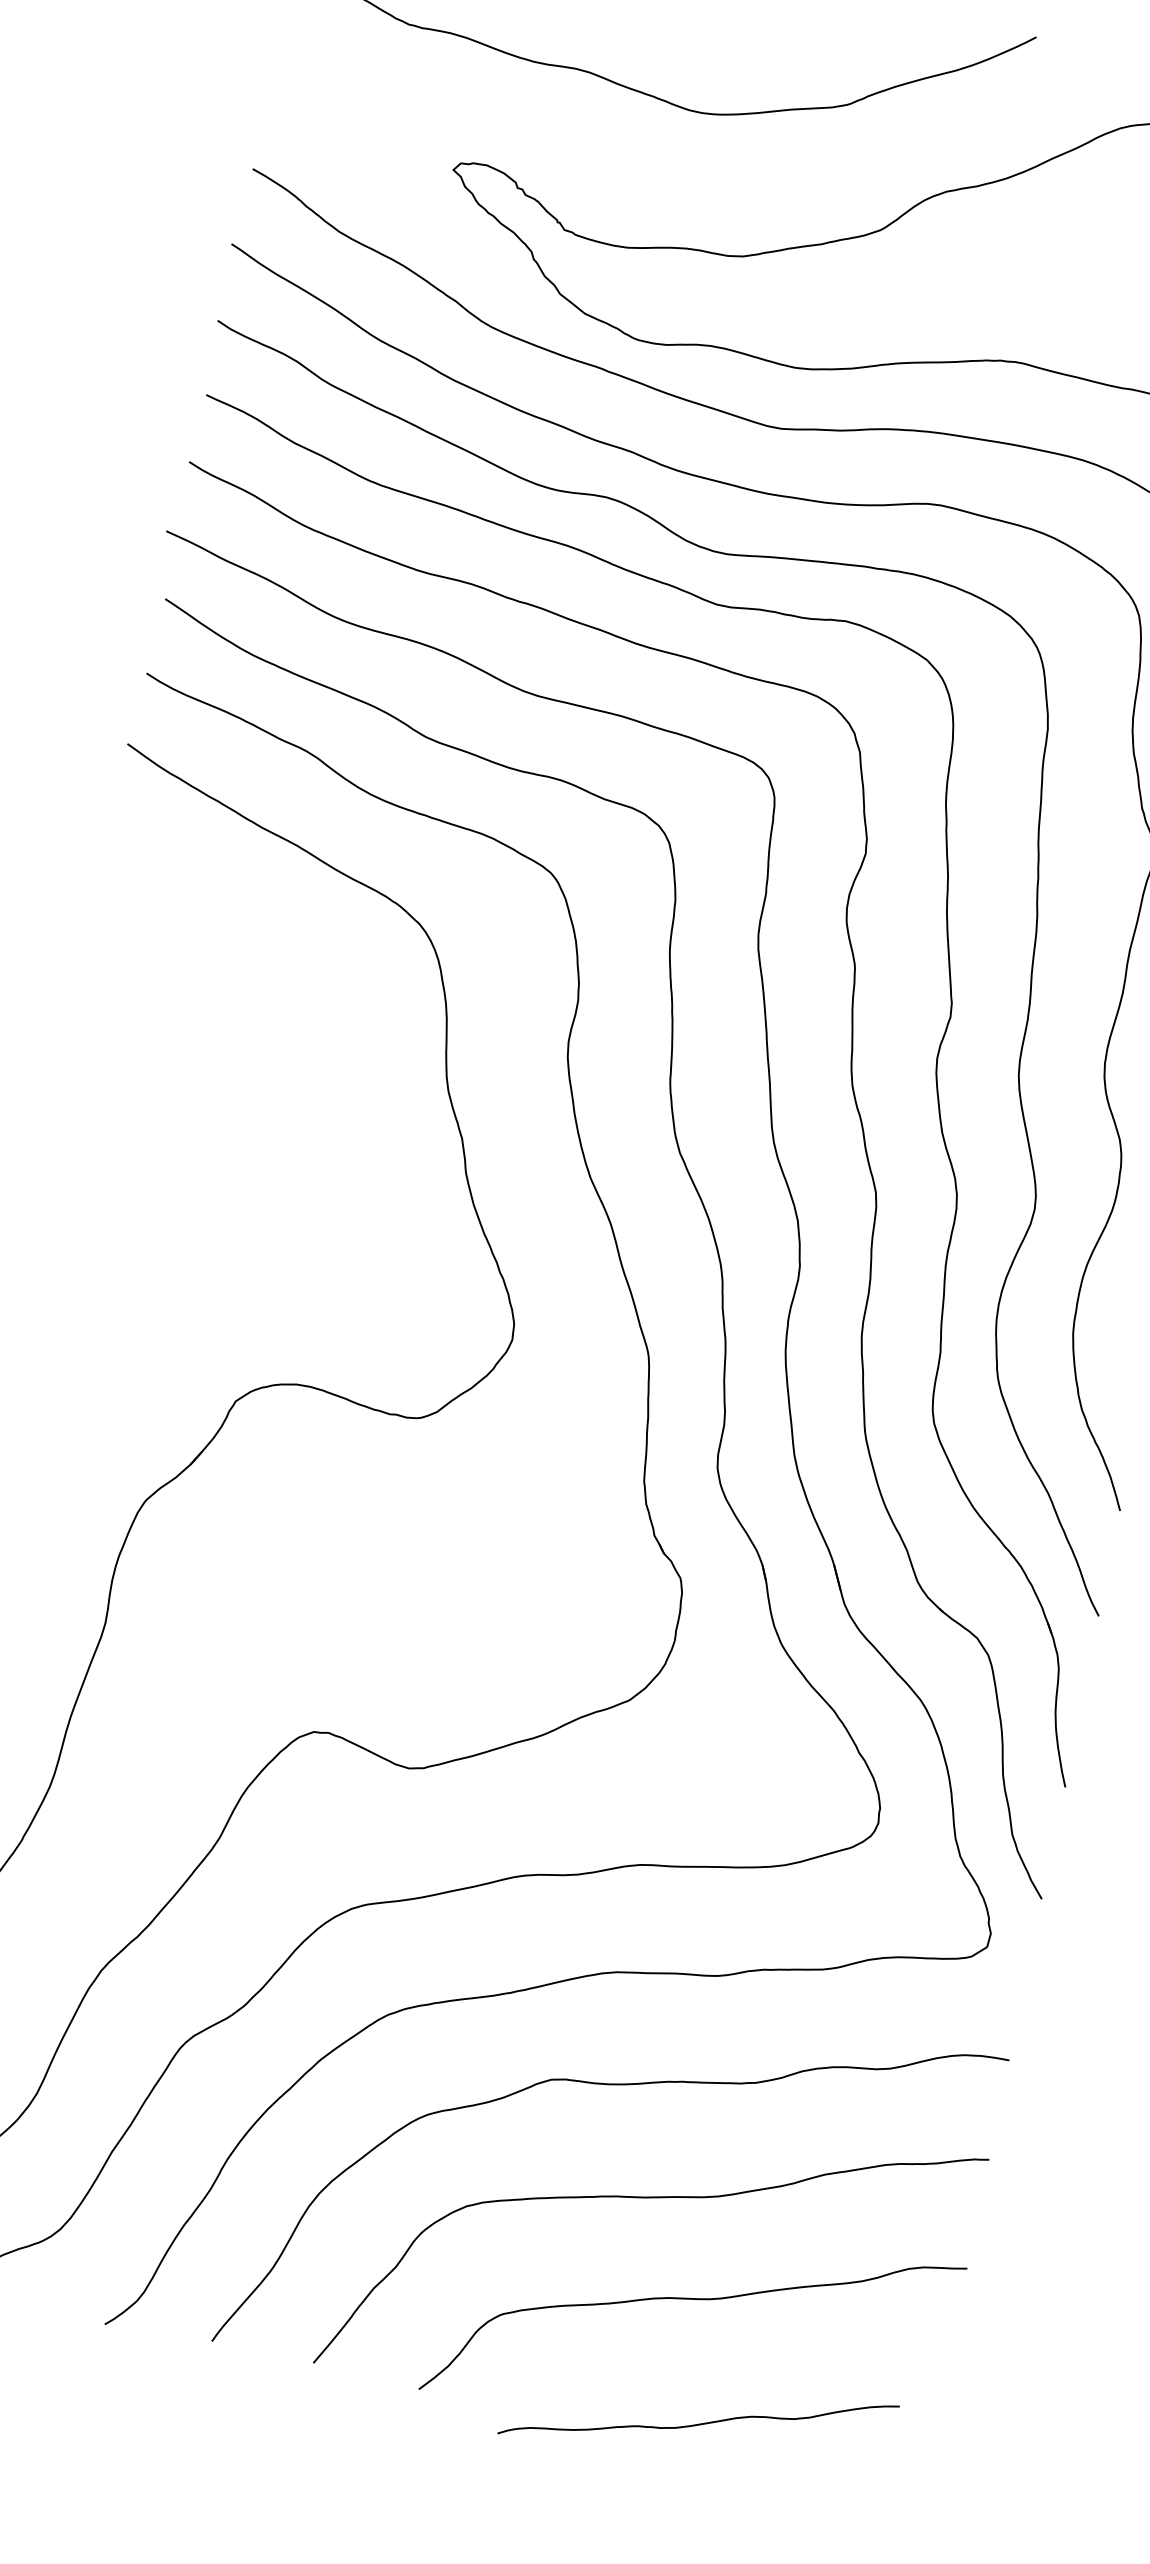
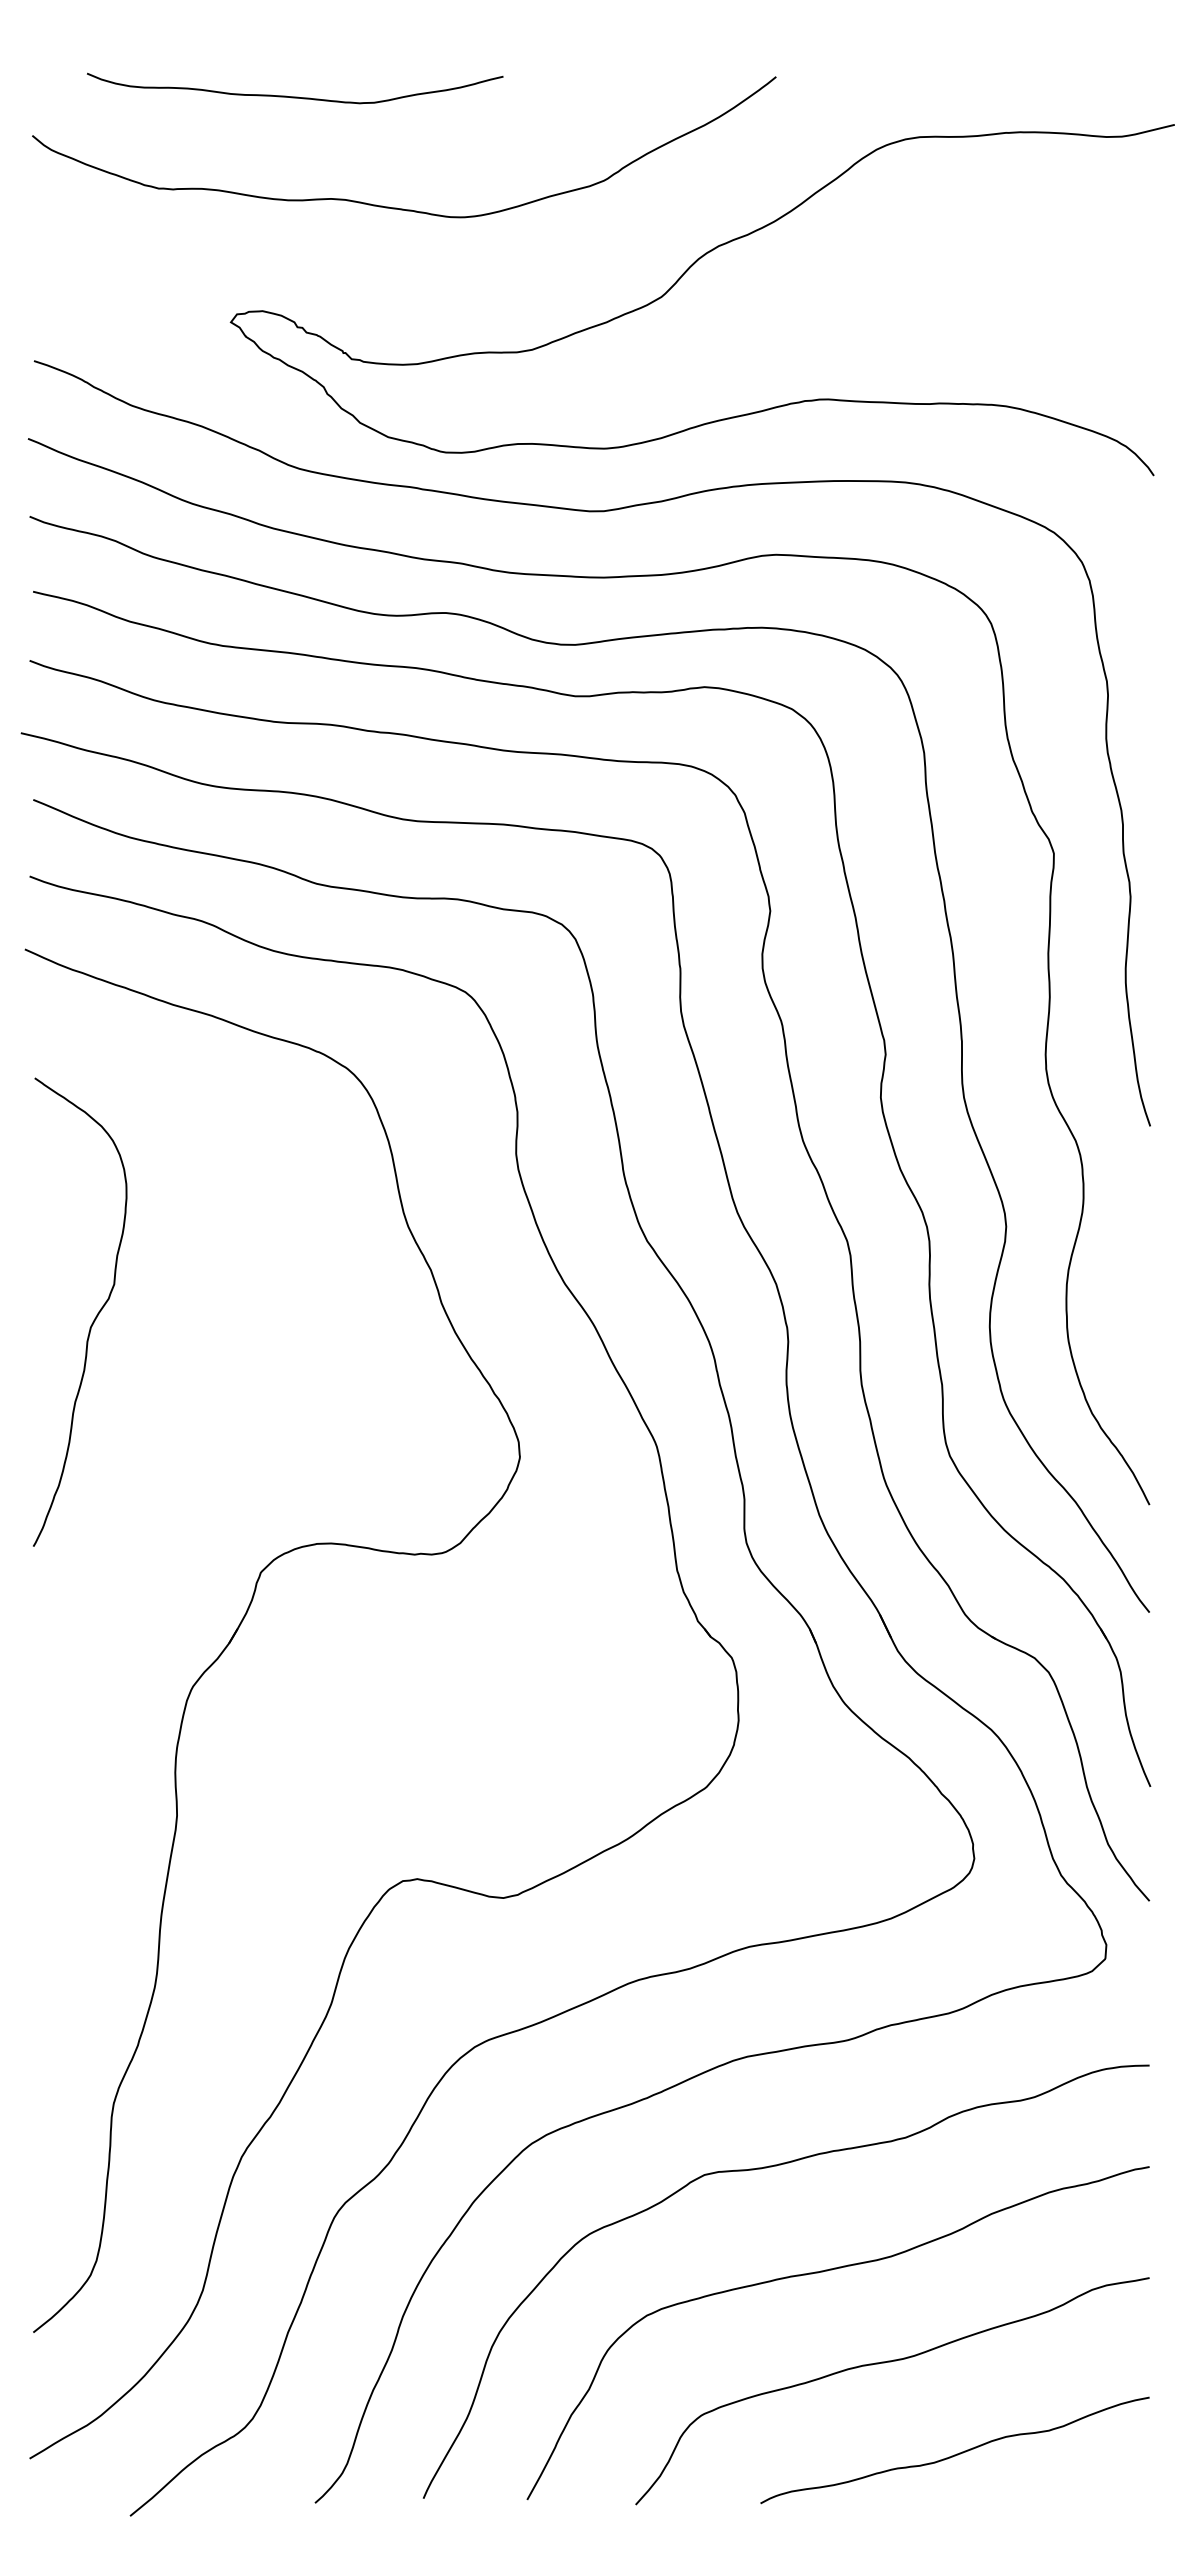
curve: (122, 1119) -> (94, 1318), added
curve: (699, 2423) -> (956, 2453), moved

